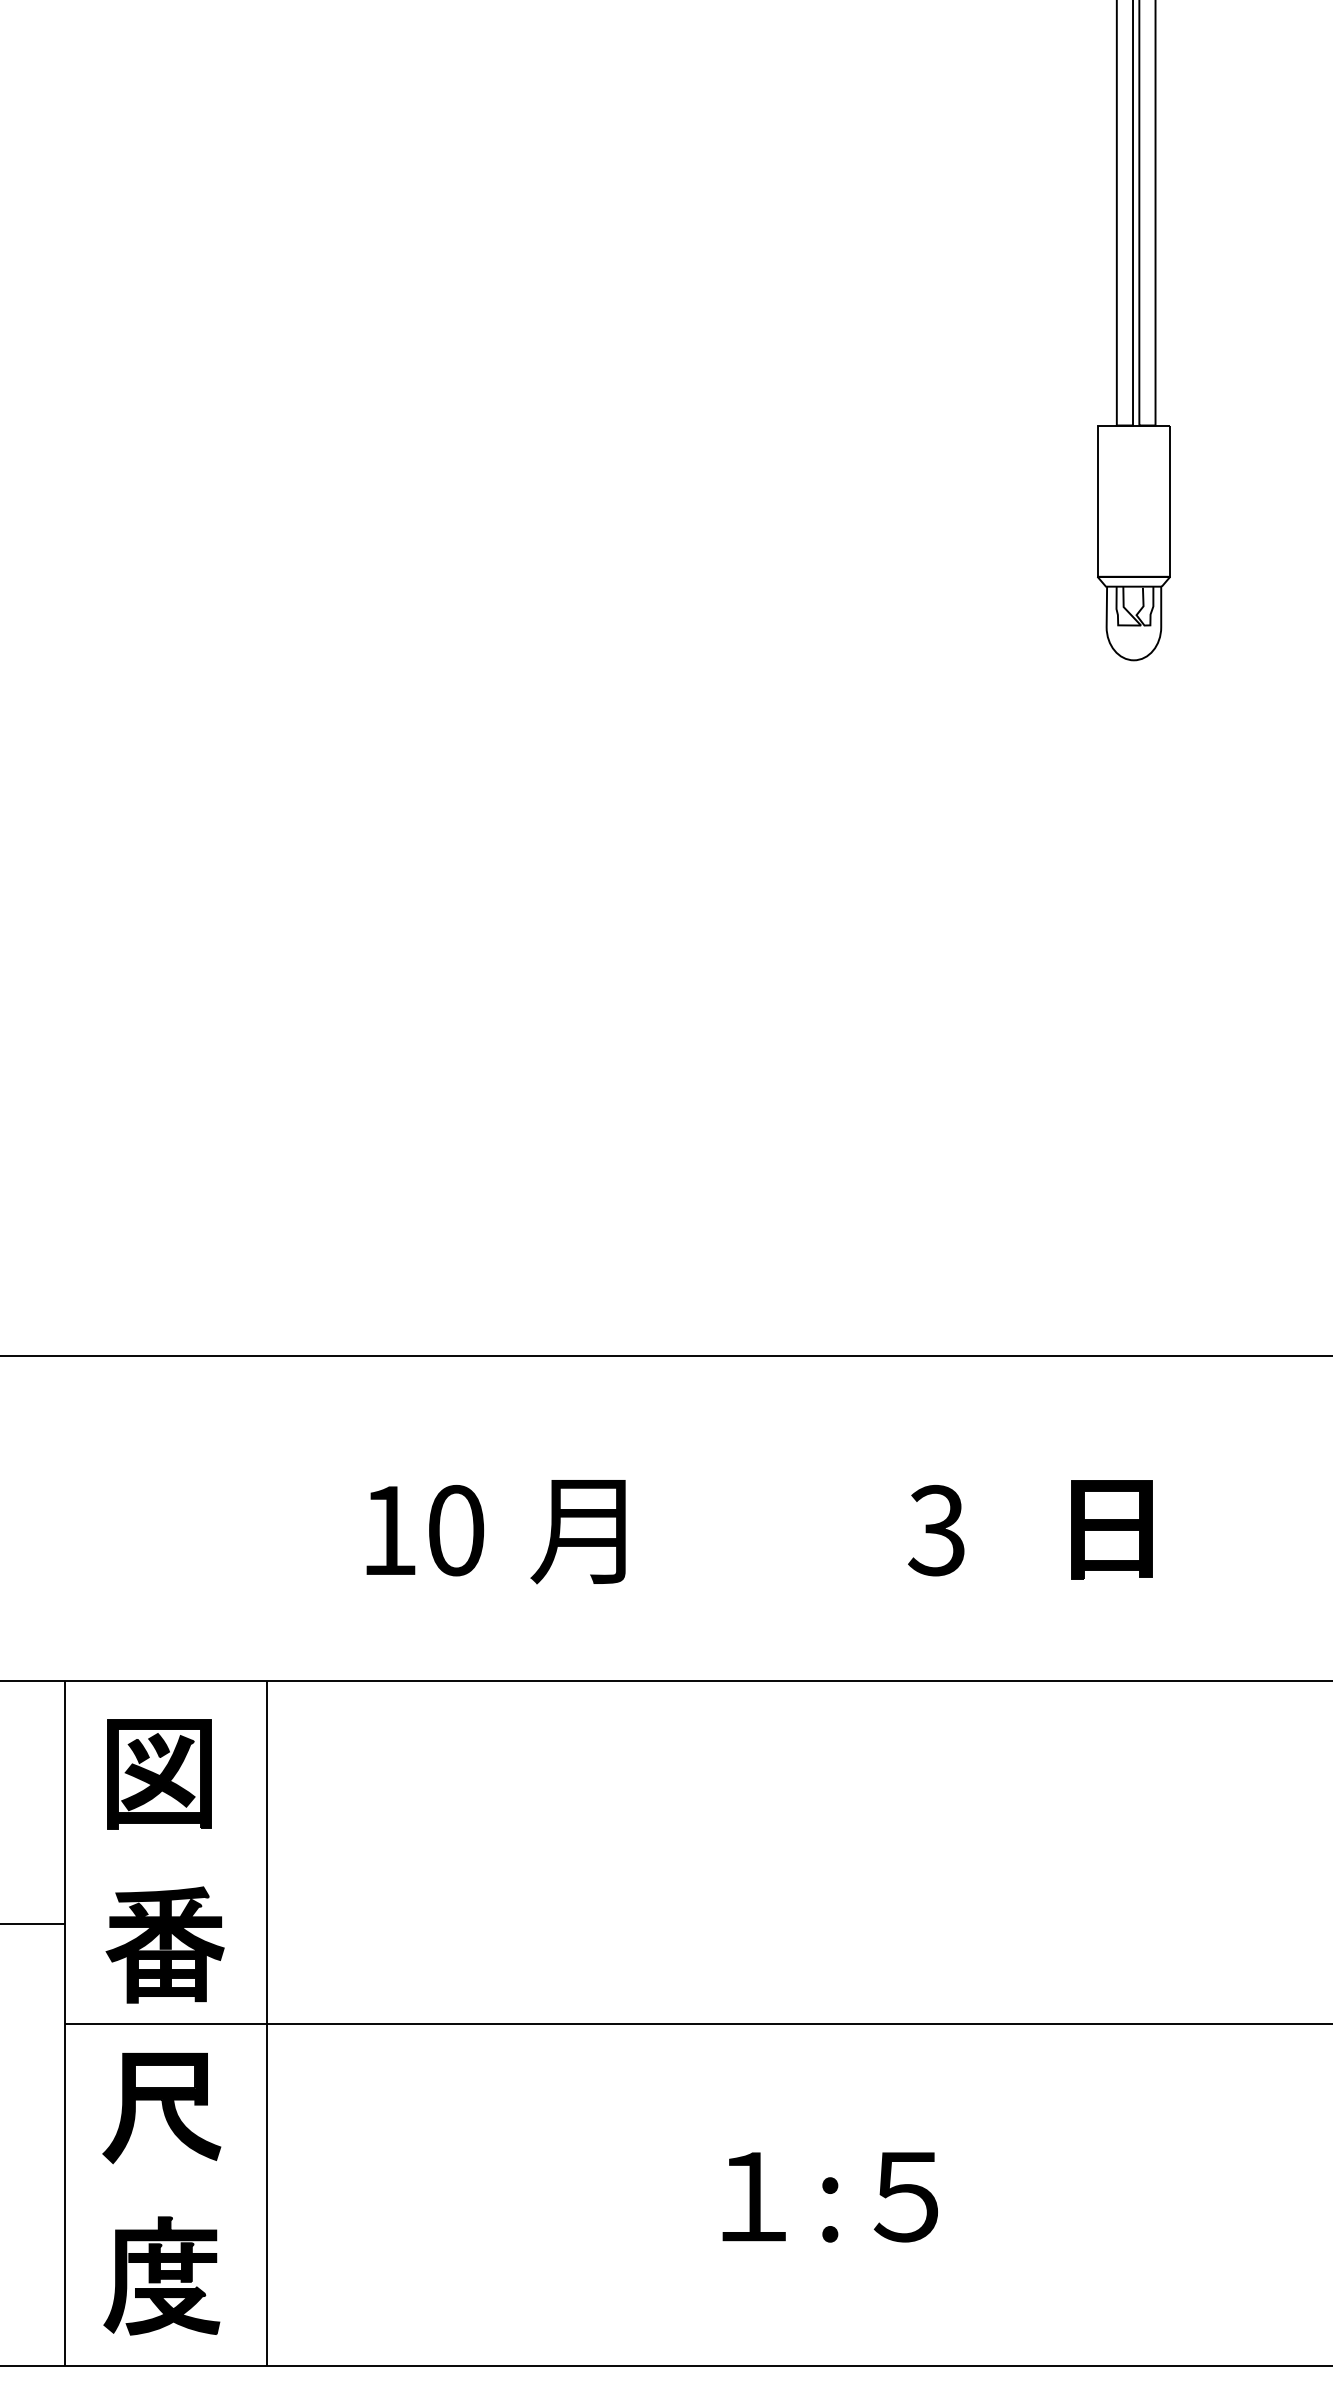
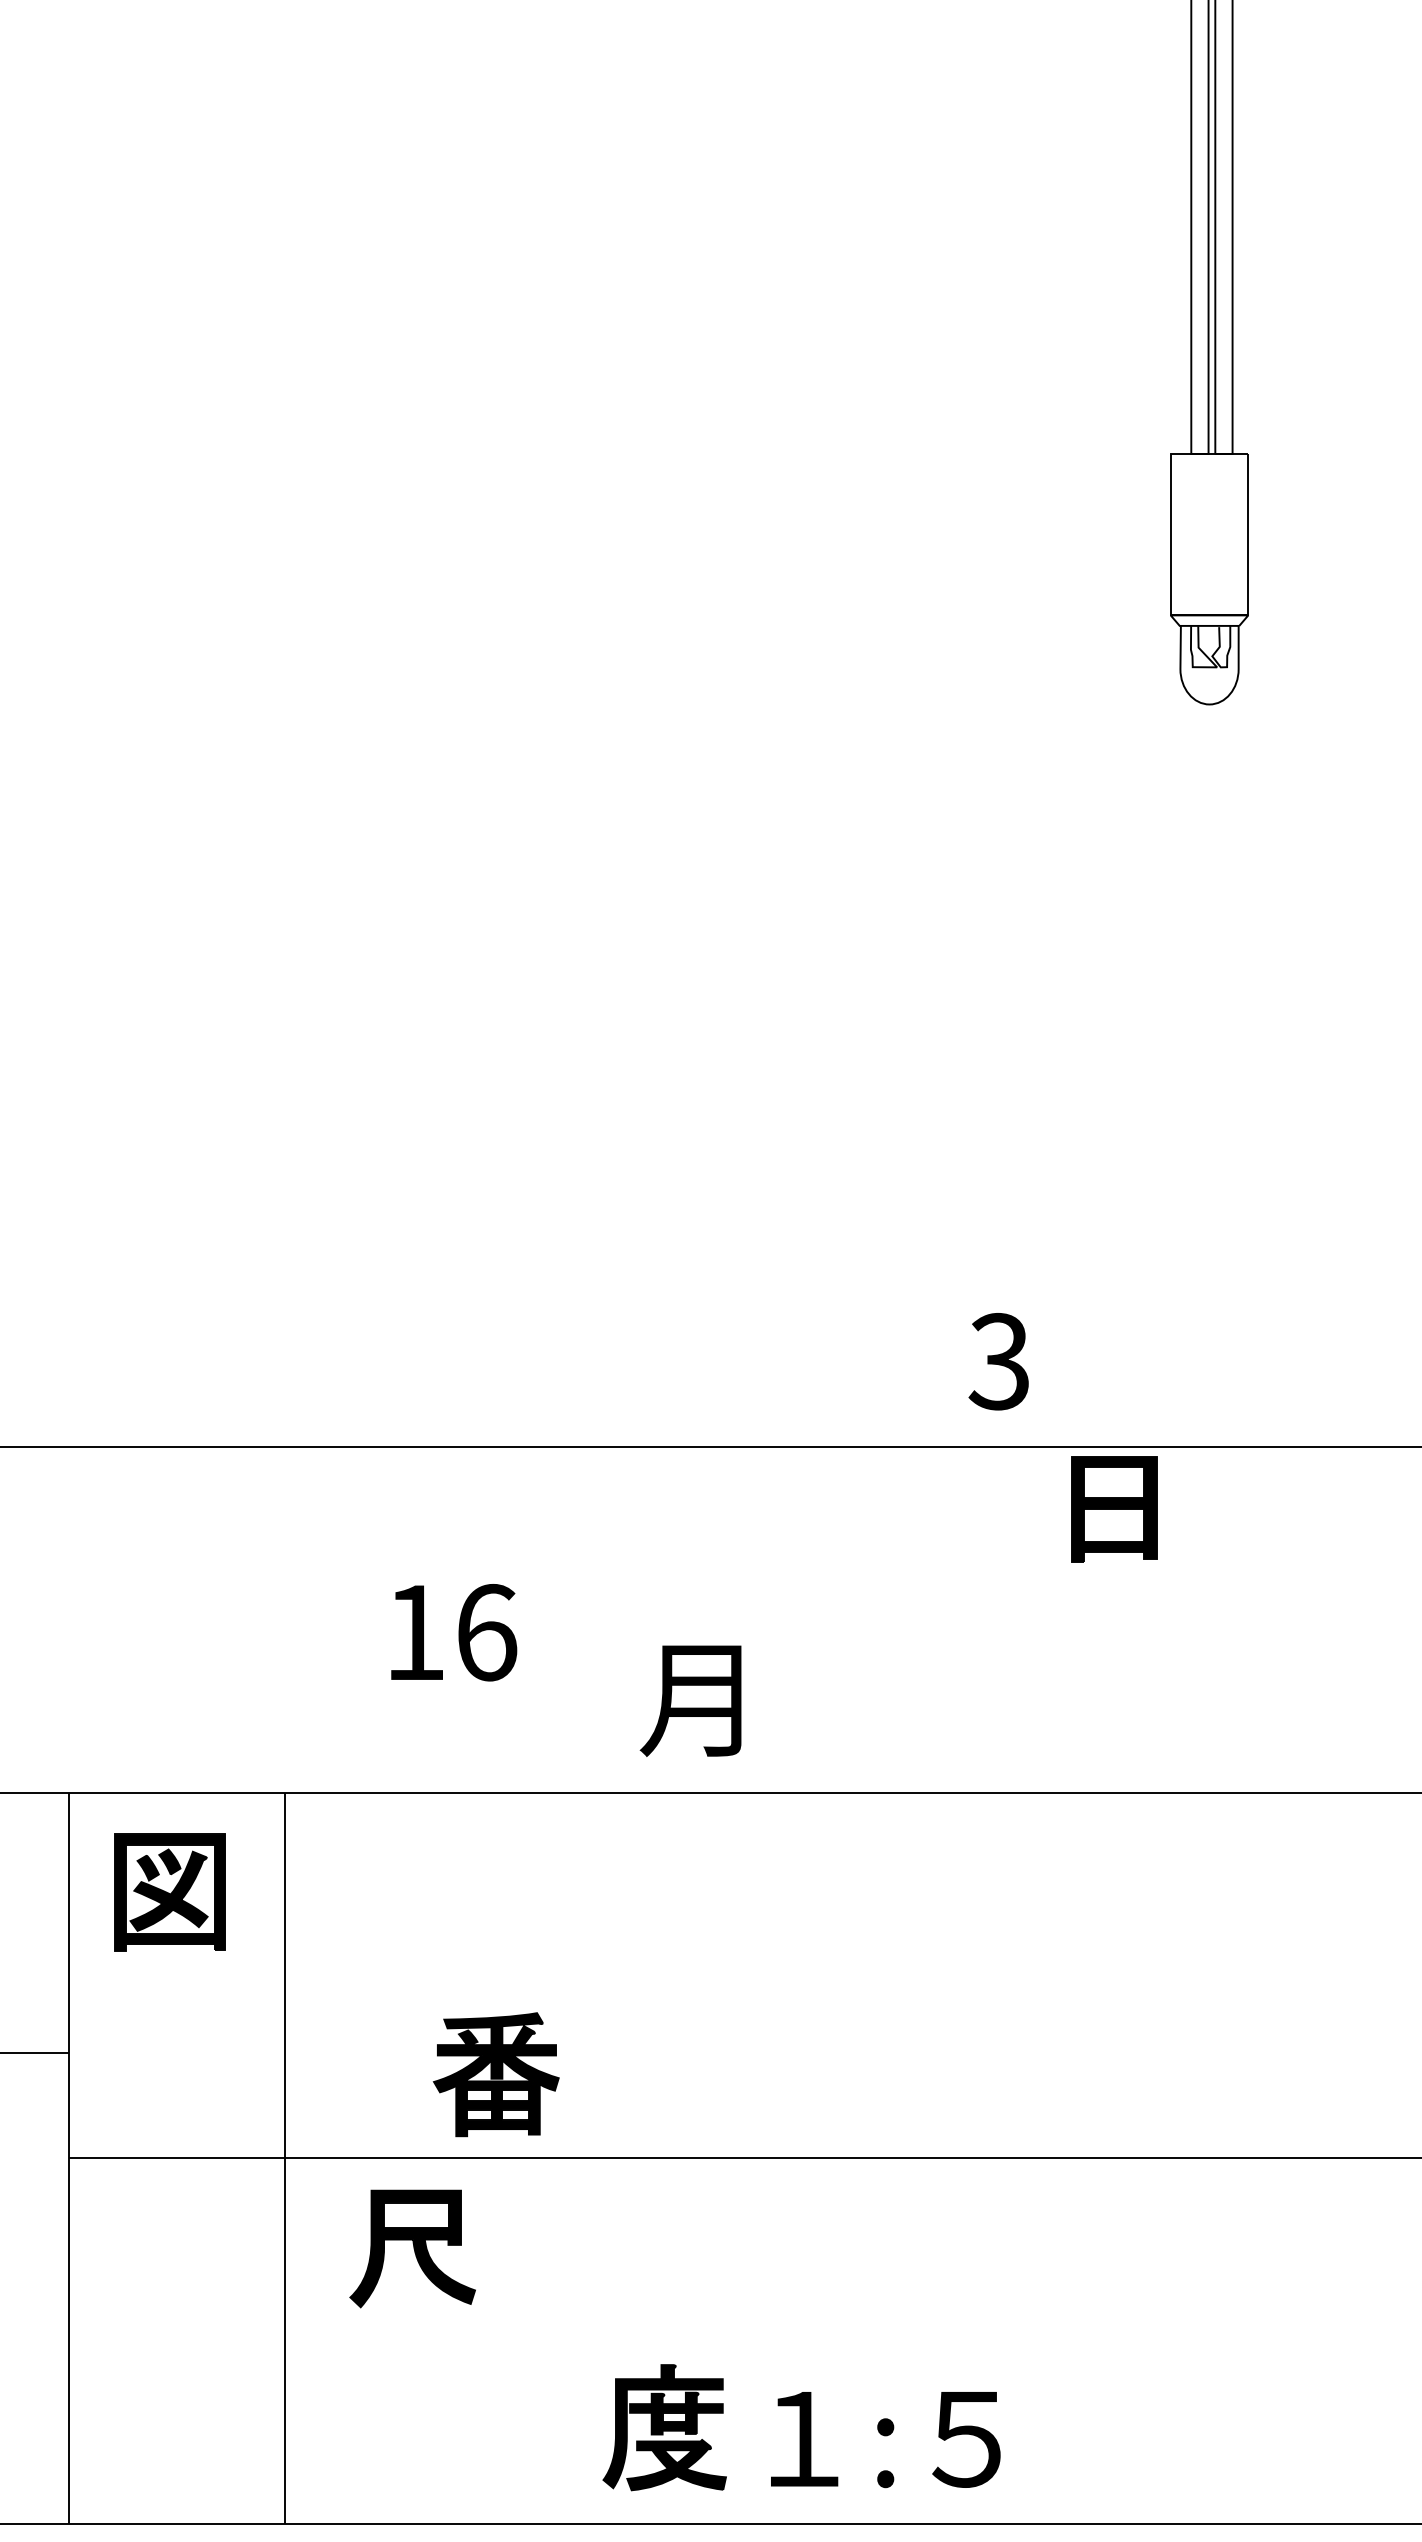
text: (456, 1530) -> (487, 1632), 10 -> 16
text: (936, 1530) -> (998, 1361), moved
part: (1112, 1530) -> (1114, 1509), moved
part: (577, 1531) -> (690, 1700), moved
part: (164, 1944) -> (495, 2074), moved
part: (161, 2108) -> (412, 2248), moved
text: (830, 2198) -> (885, 2440), moved
part: (161, 2275) -> (664, 2427), moved

